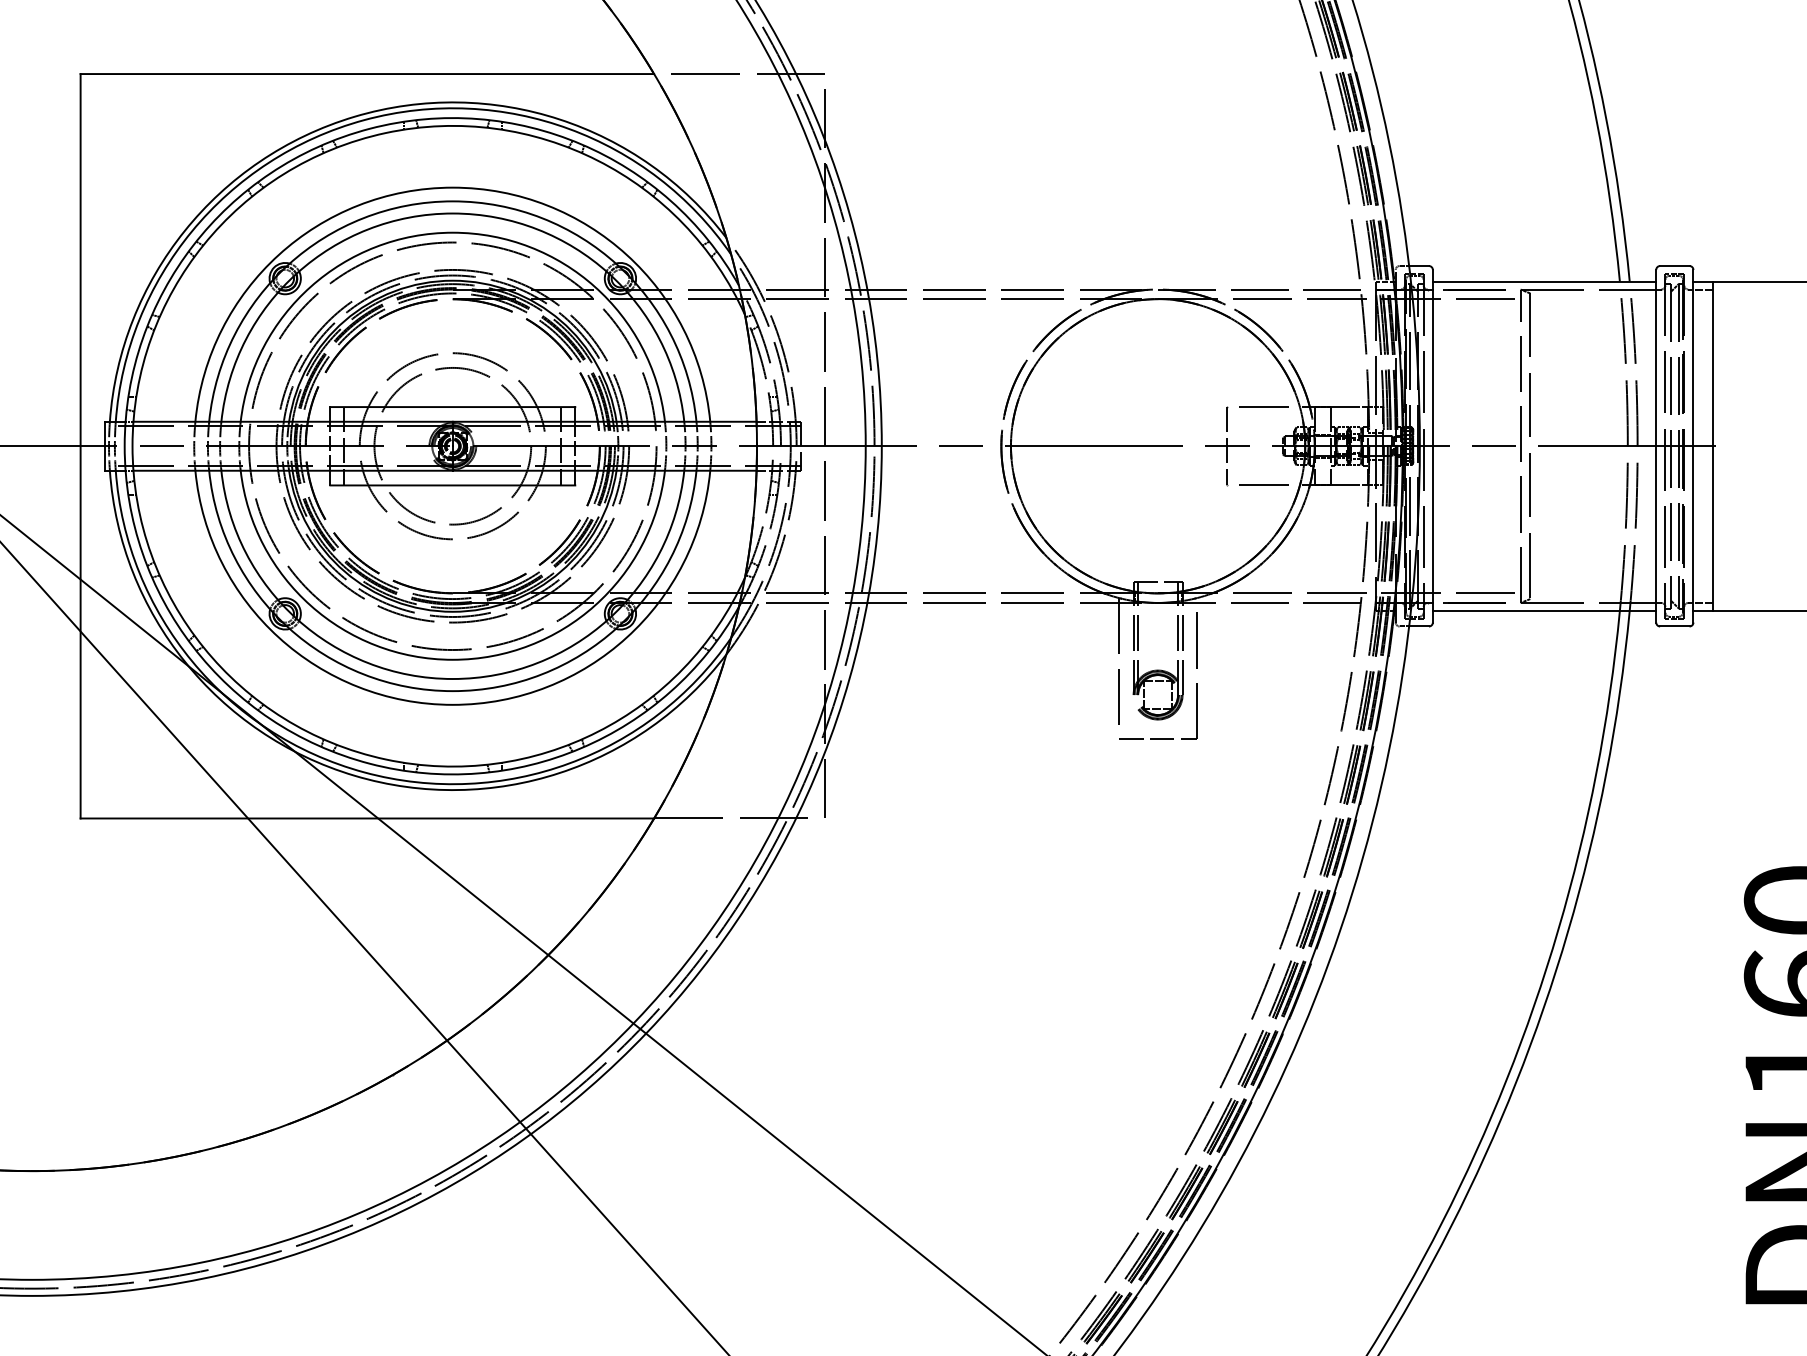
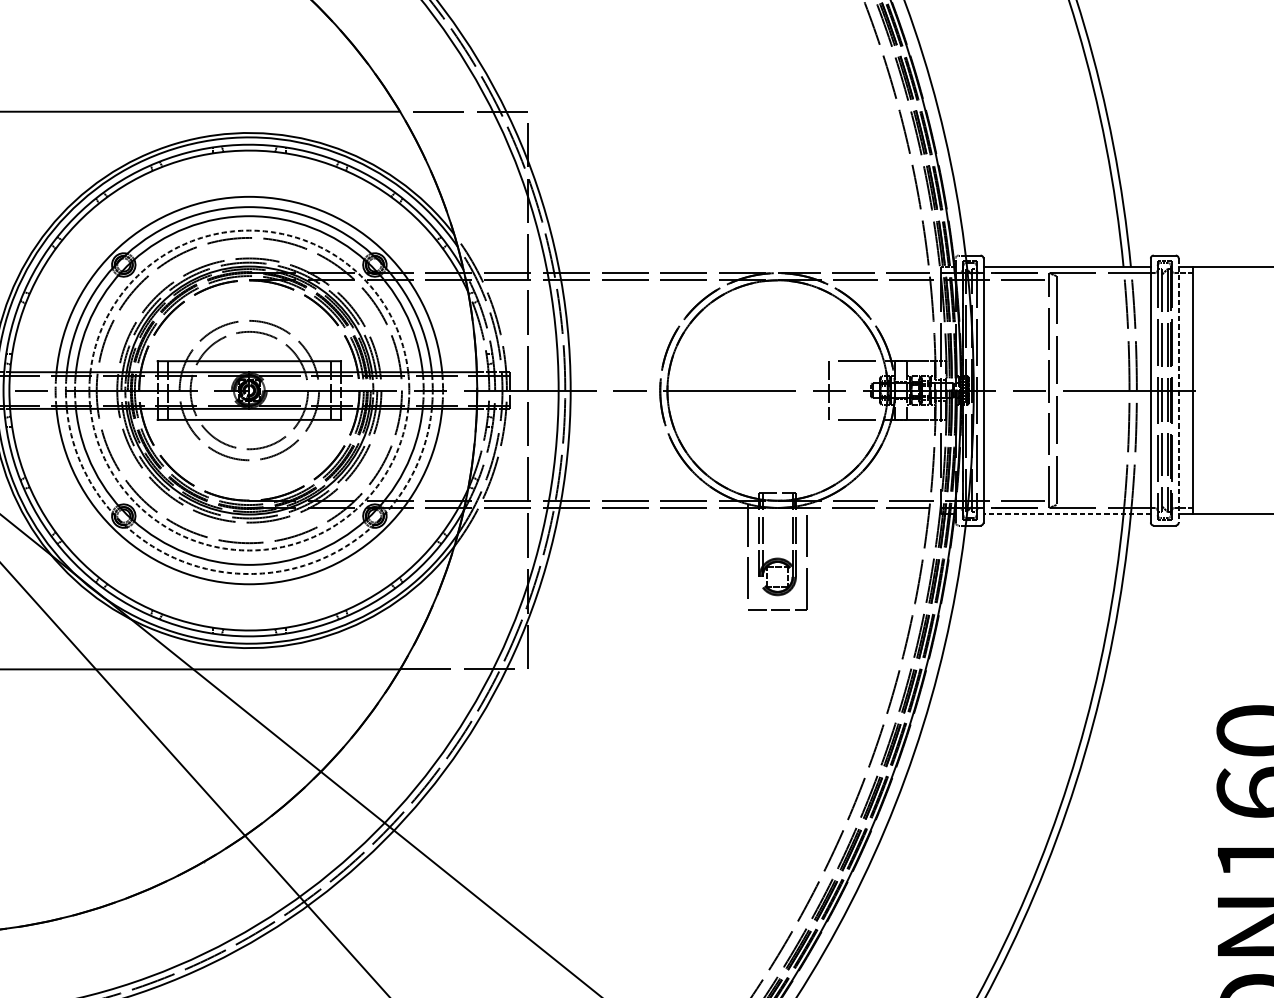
arc: (452, 232) -> (249, 230), solid -> dashed
line: (1693, 446) -> (1178, 390), solid -> dashed
line: (1544, 610) -> (1067, 513), solid -> dashed
arc: (452, 659) -> (249, 550), solid -> dashed
arc: (452, 691) -> (249, 574), solid -> dashed

